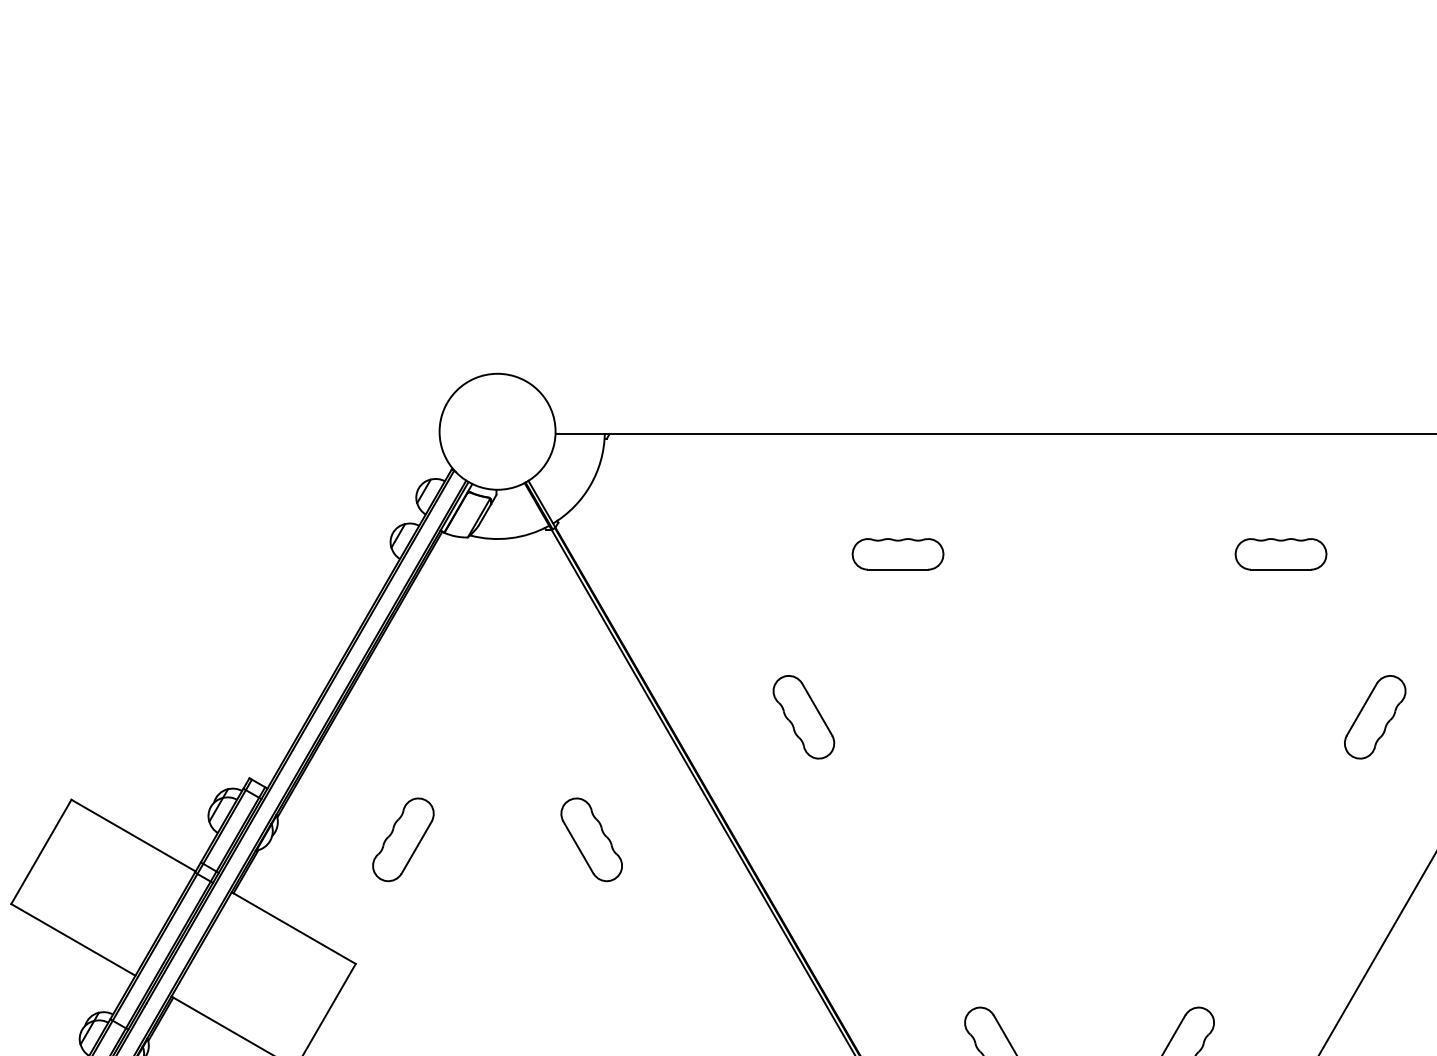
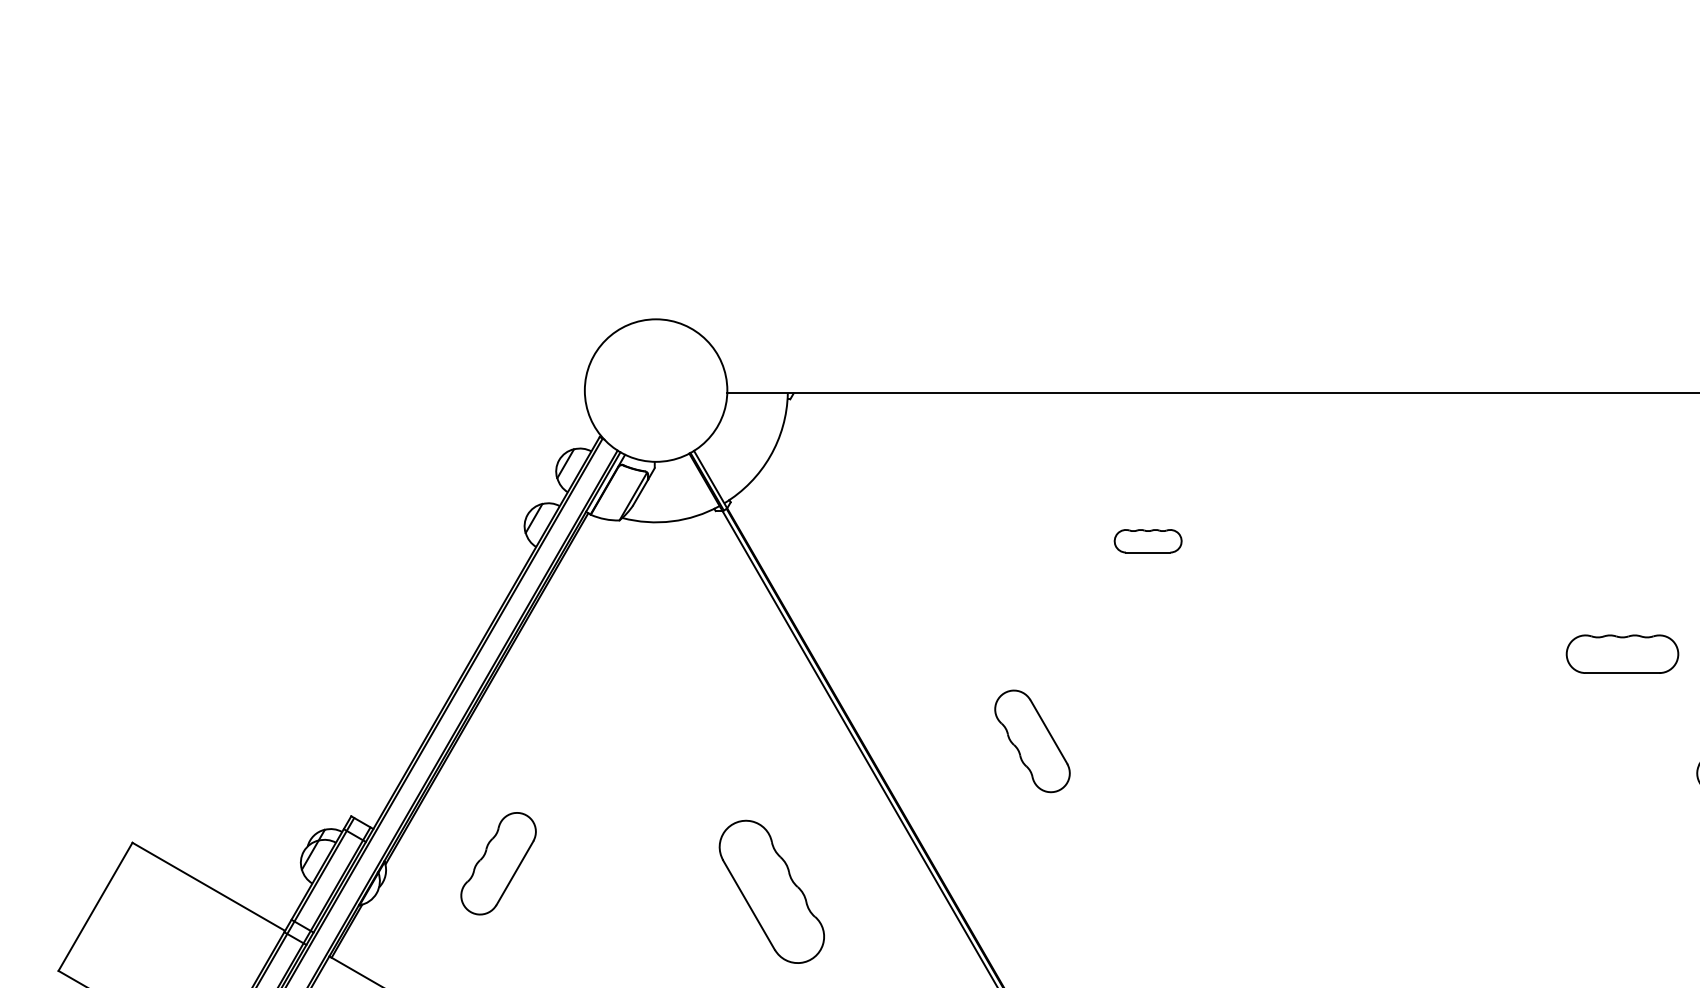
part: (897, 554) -> (1147, 541), size x0.6
part: (1280, 554) -> (1621, 654), moved
part: (403, 839) -> (498, 863), moved
part: (591, 839) -> (771, 891), size x1.4

